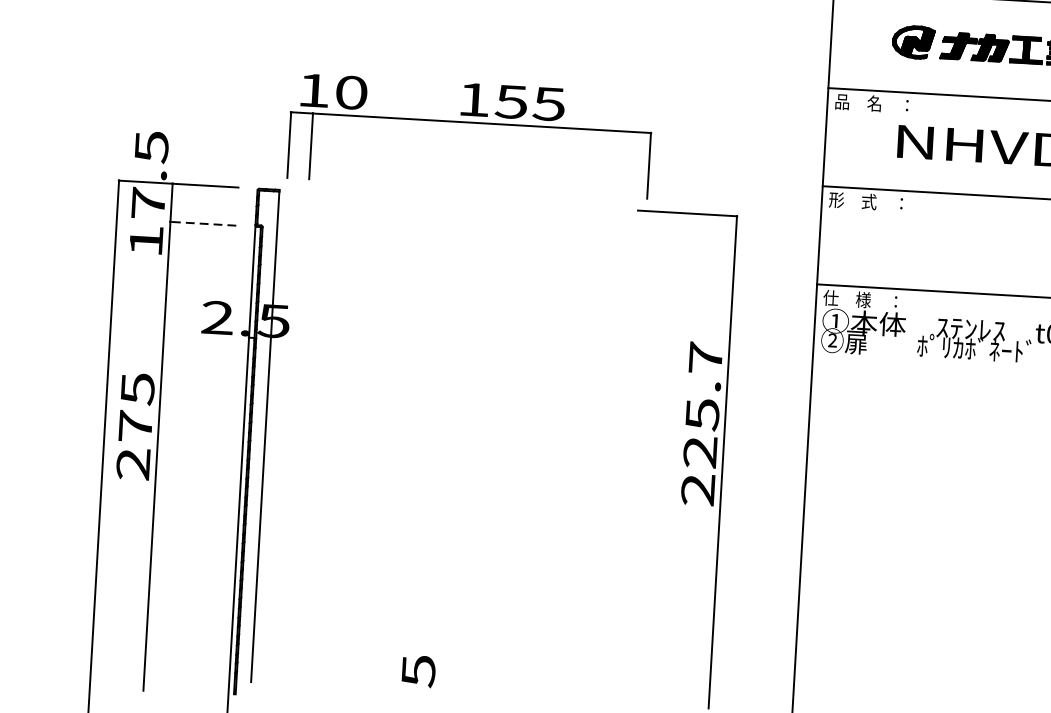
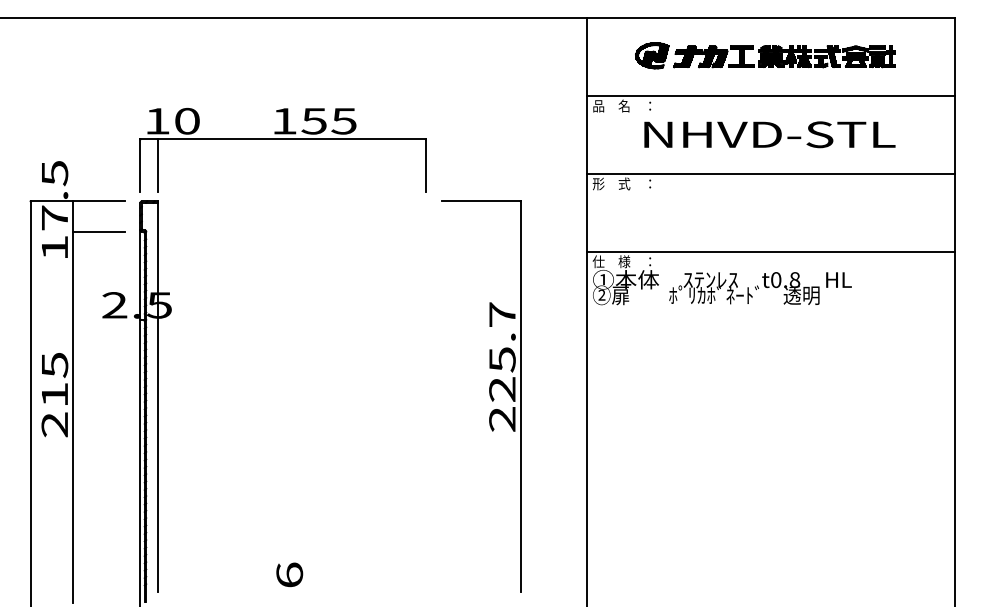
part: (470, 122) -> (282, 139), moved
line: (202, 223) -> (98, 231), dashed -> solid
text: (135, 425) -> (54, 394), 275 -> 215
text: (418, 671) -> (289, 575), 5 -> 6

